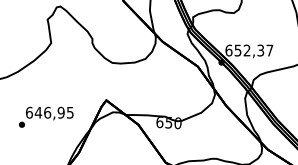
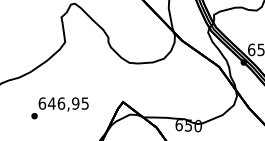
text: (46, 116) -> (60, 107), moved

